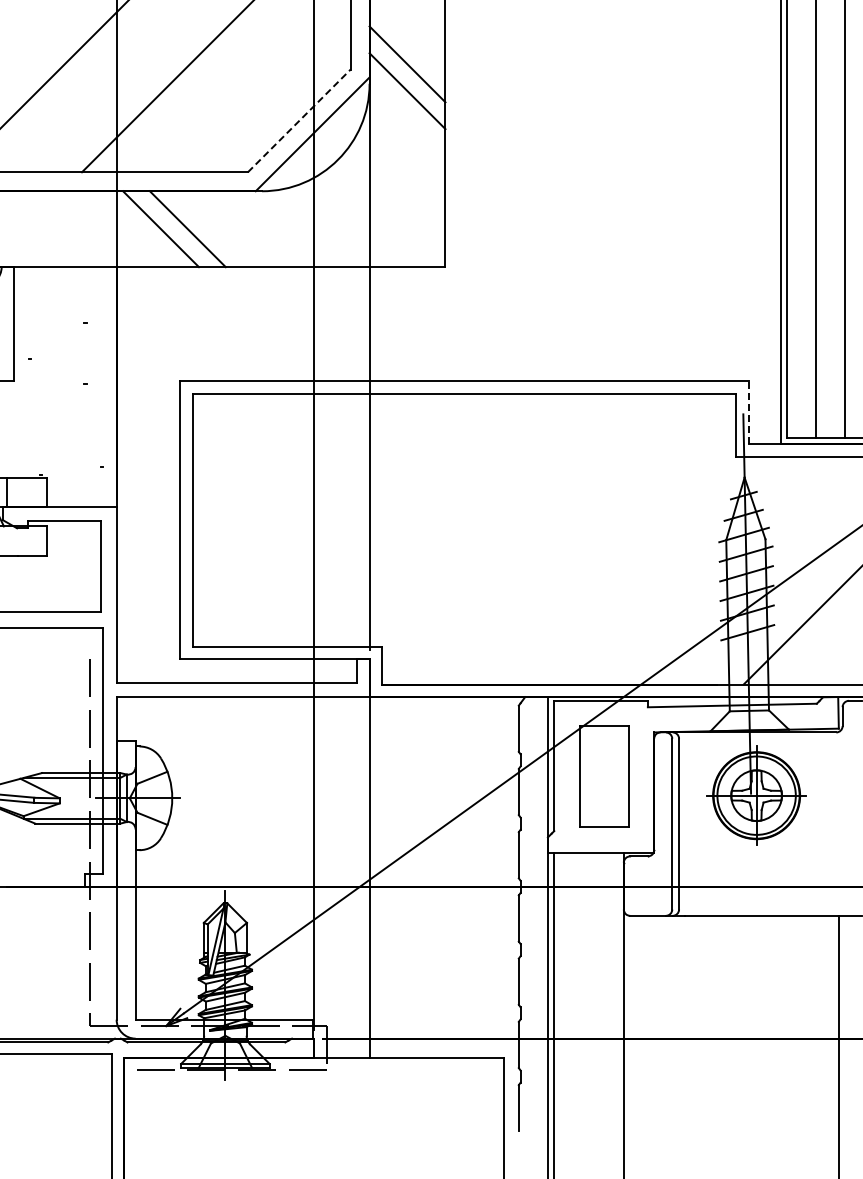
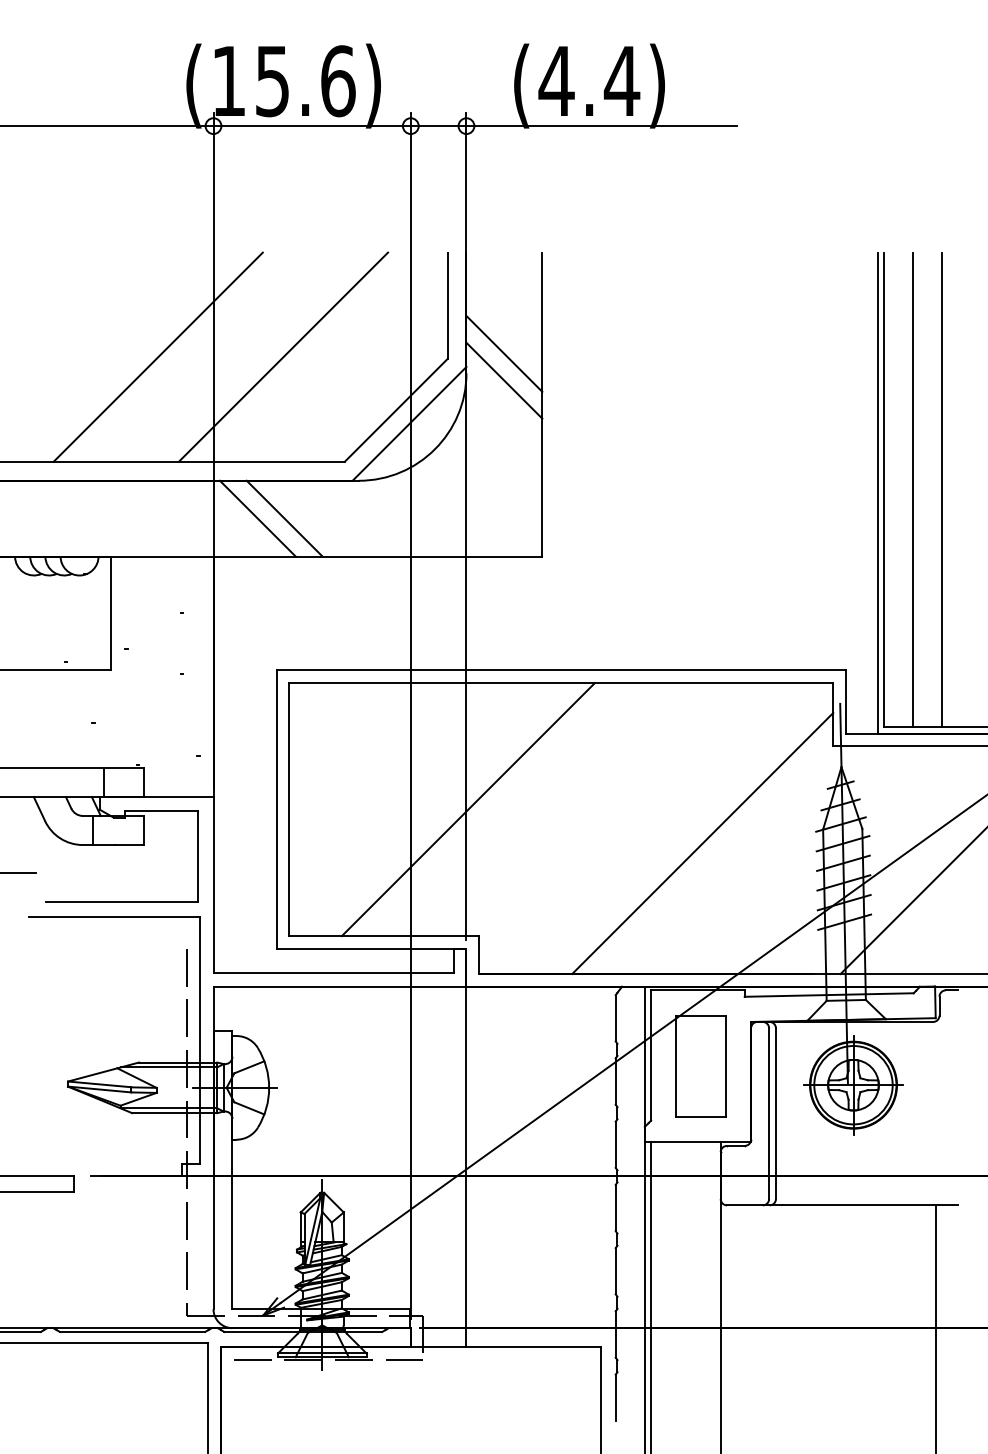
line: (299, 120) -> (396, 410), dashed -> solid
line: (748, 412) -> (845, 702), dashed -> solid
line: (370, 519) -> (467, 809), added
line: (605, 553) -> (702, 843), added

